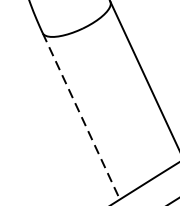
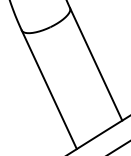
line: (81, 117) -> (49, 90), dashed -> solid

